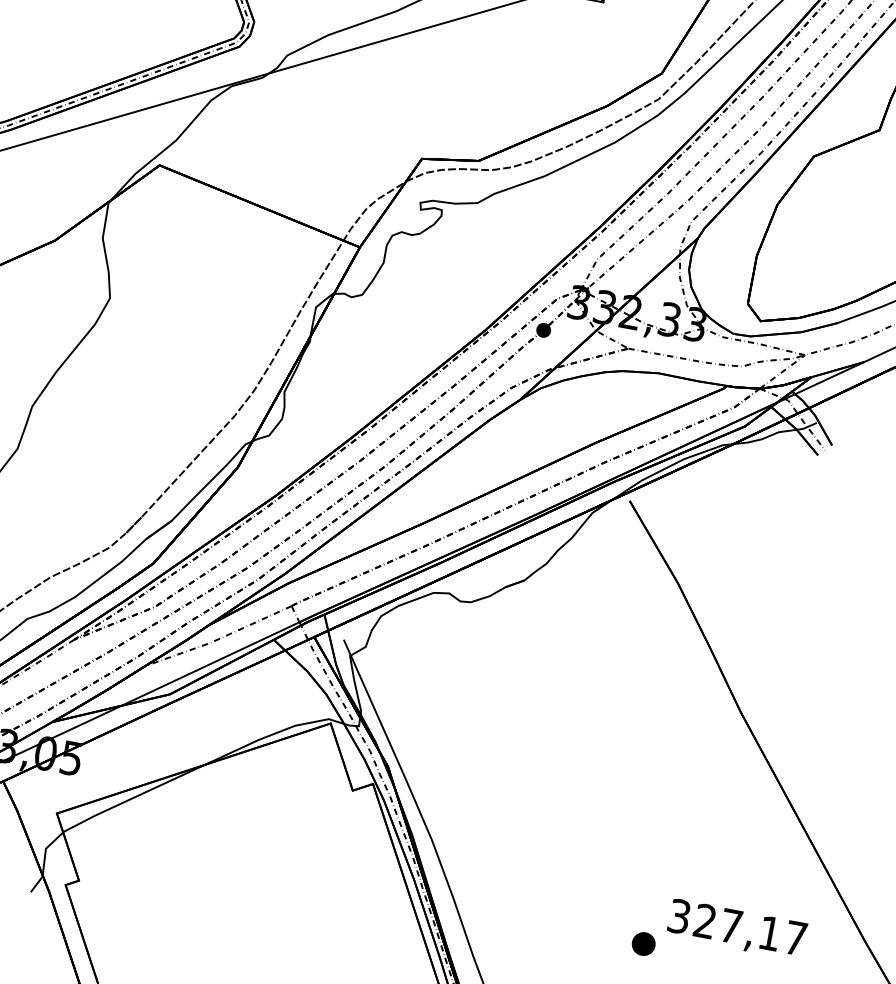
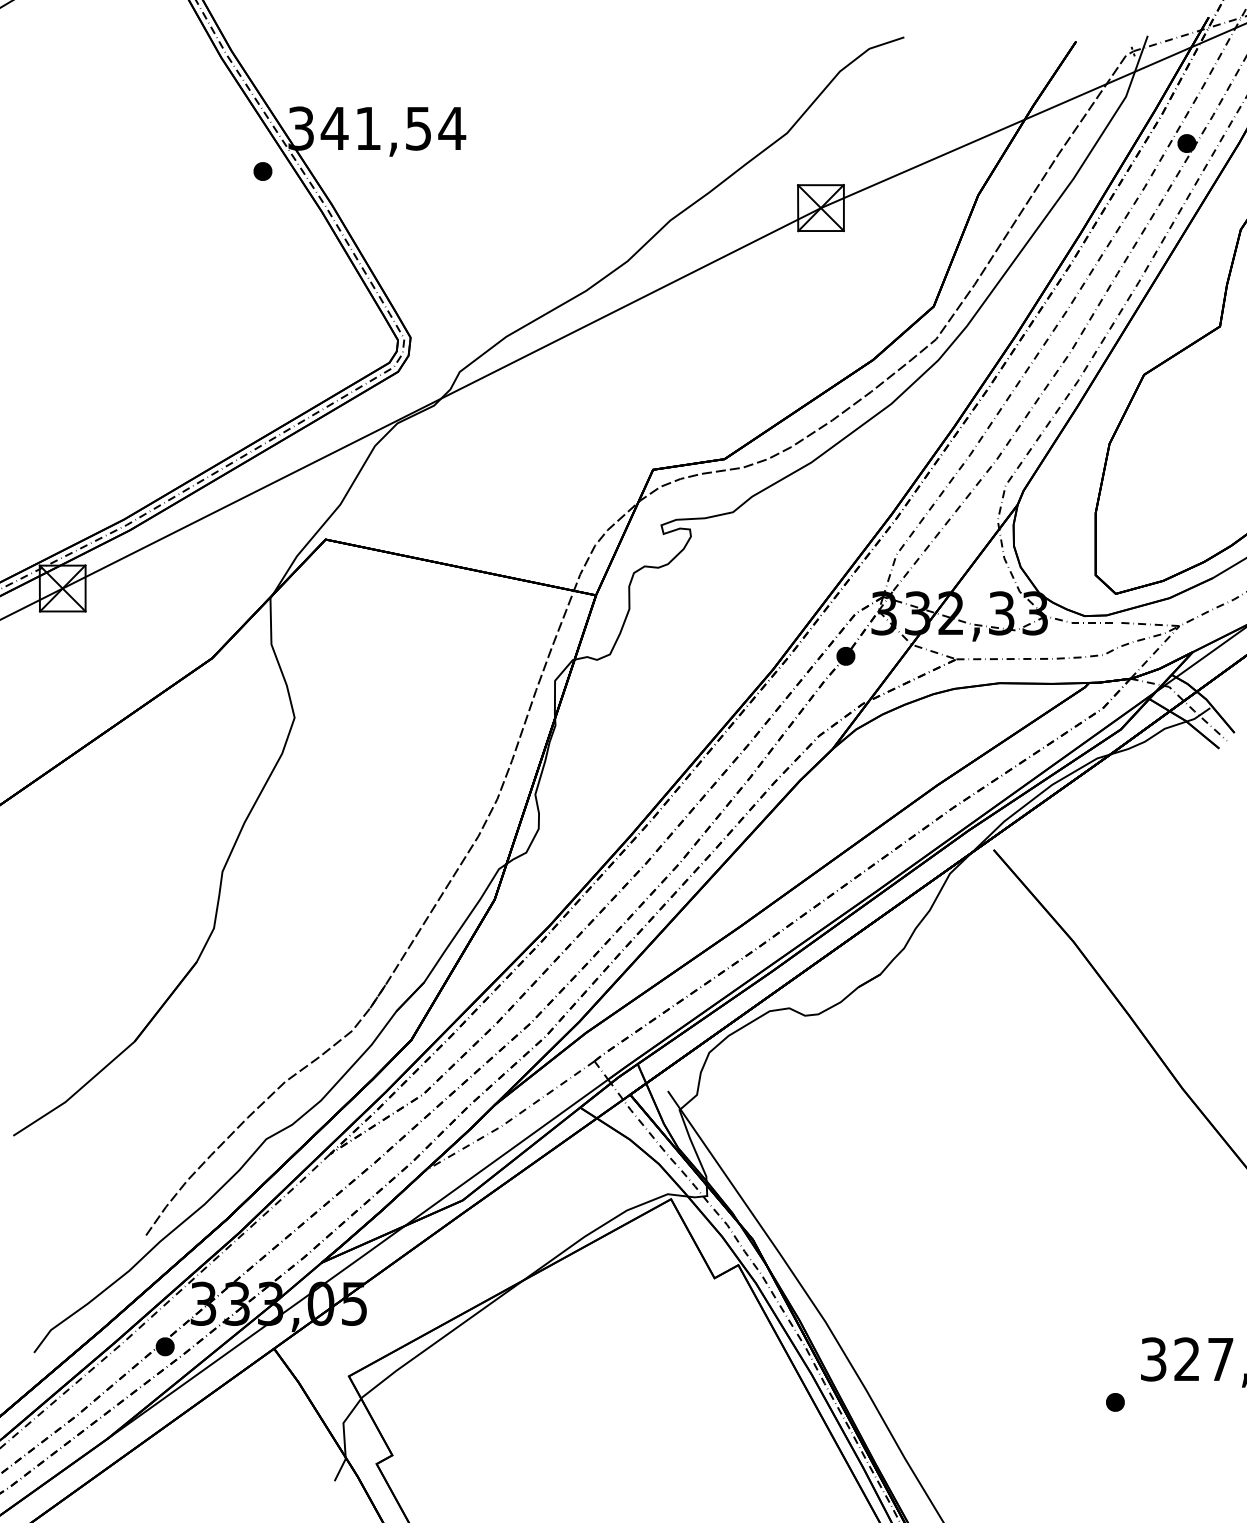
part: (643, 944) -> (1115, 1402), size x0.62

